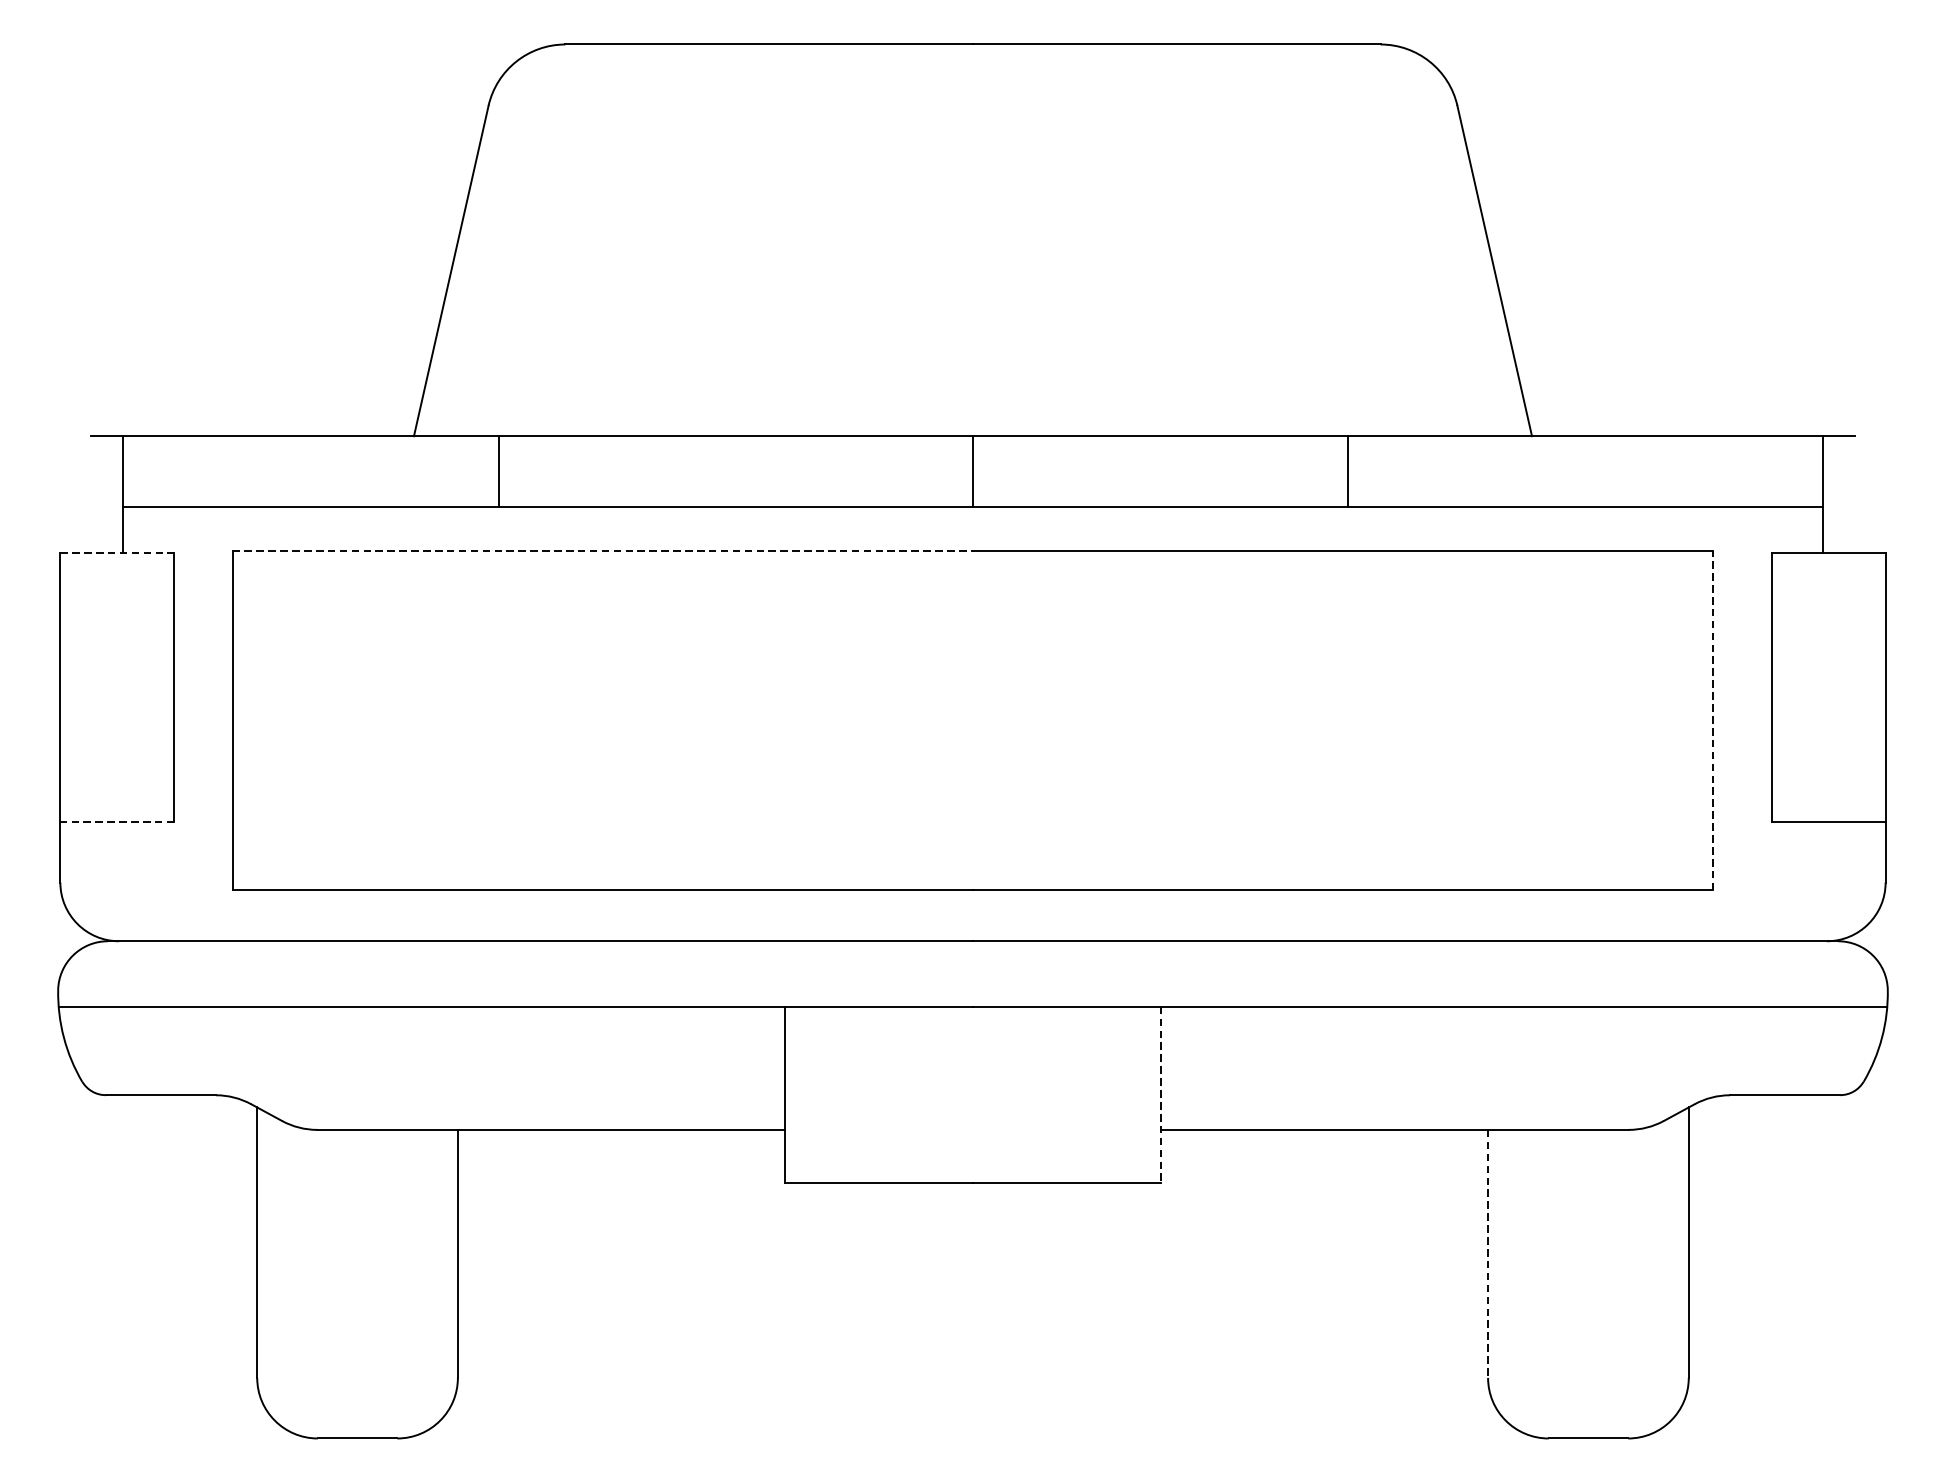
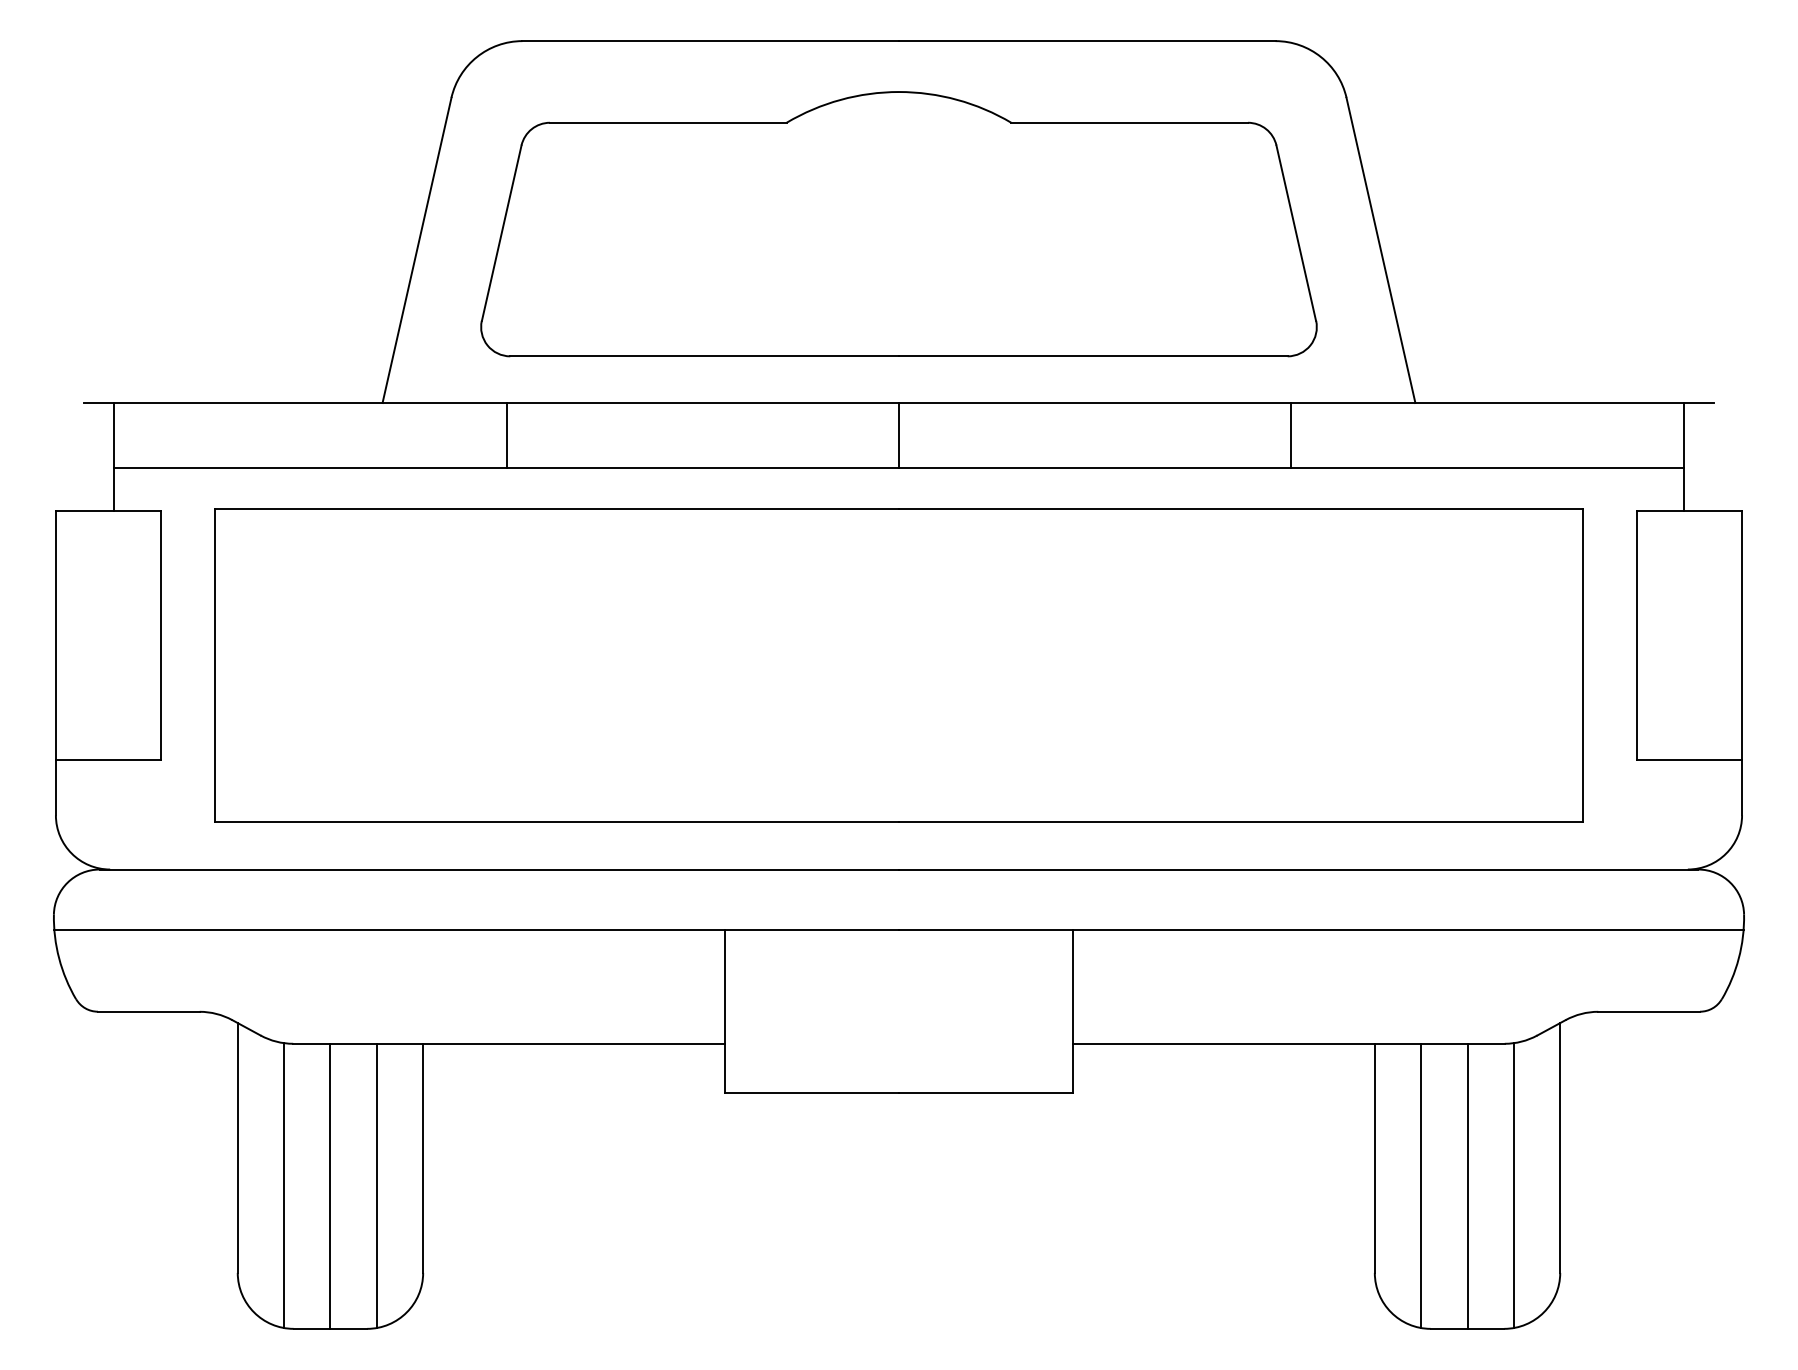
part: (972, 243) -> (898, 224), added
line: (499, 471) -> (506, 435), moved
line: (1348, 471) -> (1291, 435), moved
line: (603, 550) -> (557, 508), dashed -> solid
line: (117, 552) -> (108, 510), dashed -> solid
line: (1712, 720) -> (1582, 665), dashed -> solid
line: (117, 822) -> (108, 759), dashed -> solid
line: (1160, 1094) -> (1072, 1011), dashed -> solid
line: (1487, 1254) -> (1374, 1158), dashed -> solid
line: (307, 1283) -> (284, 1185), added
line: (357, 1283) -> (330, 1185), added
line: (407, 1283) -> (376, 1185), added
line: (1538, 1283) -> (1421, 1185), added
line: (1588, 1283) -> (1467, 1185), added
line: (1638, 1283) -> (1513, 1185), added

